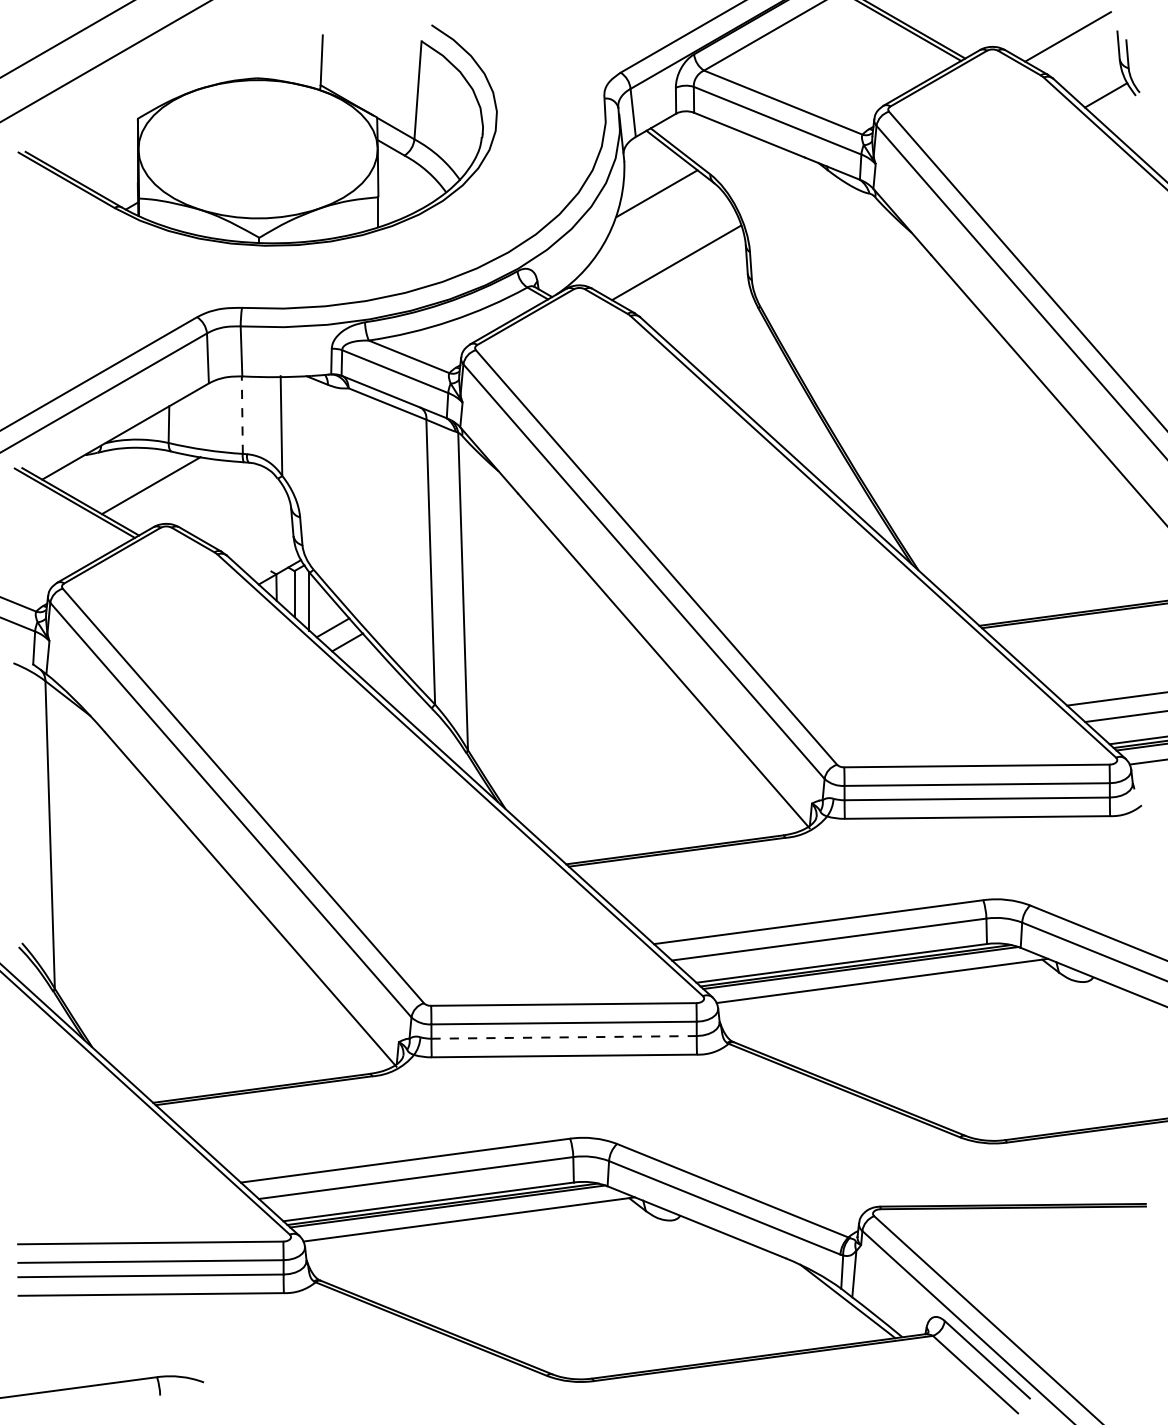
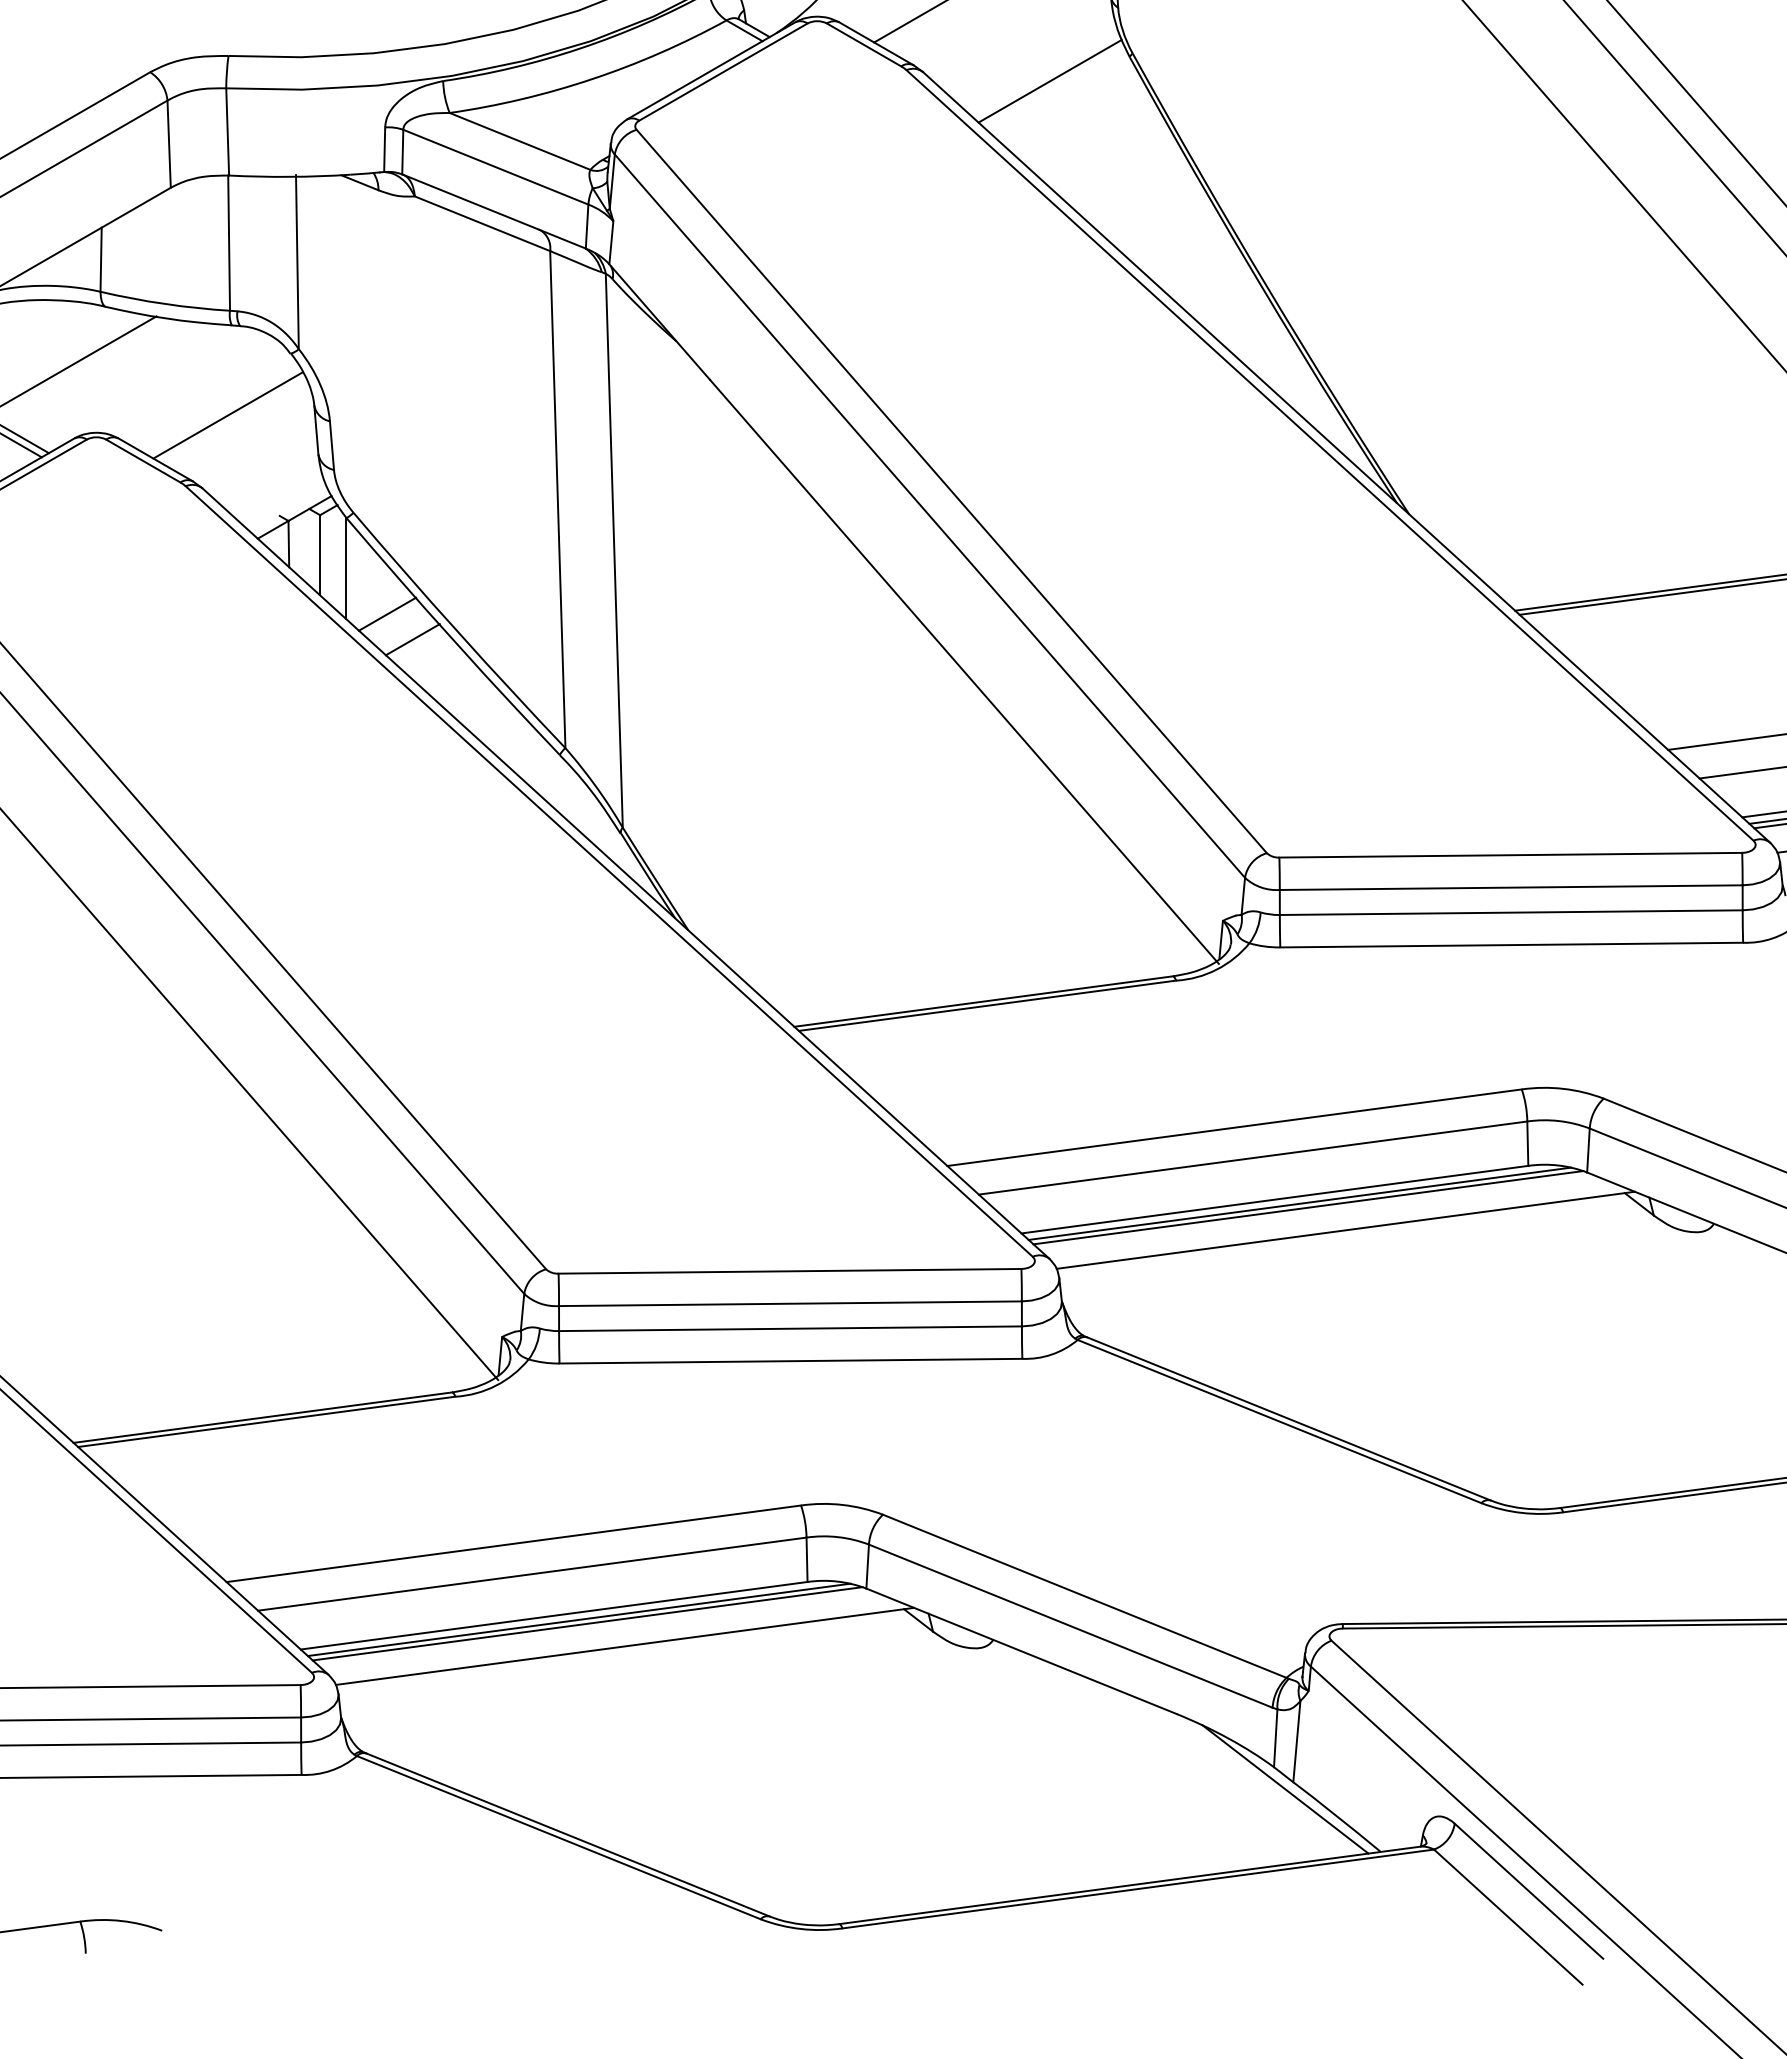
line: (712, 322) -> (1049, 81), added
line: (242, 415) -> (229, 243), dashed -> solid
line: (241, 513) -> (227, 414), added
line: (564, 1037) -> (791, 1328), dashed -> solid

